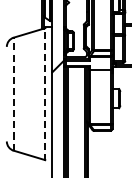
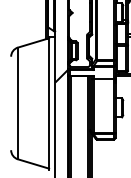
line: (45, 93) -> (49, 102), dashed -> solid
line: (13, 94) -> (17, 103), dashed -> solid

